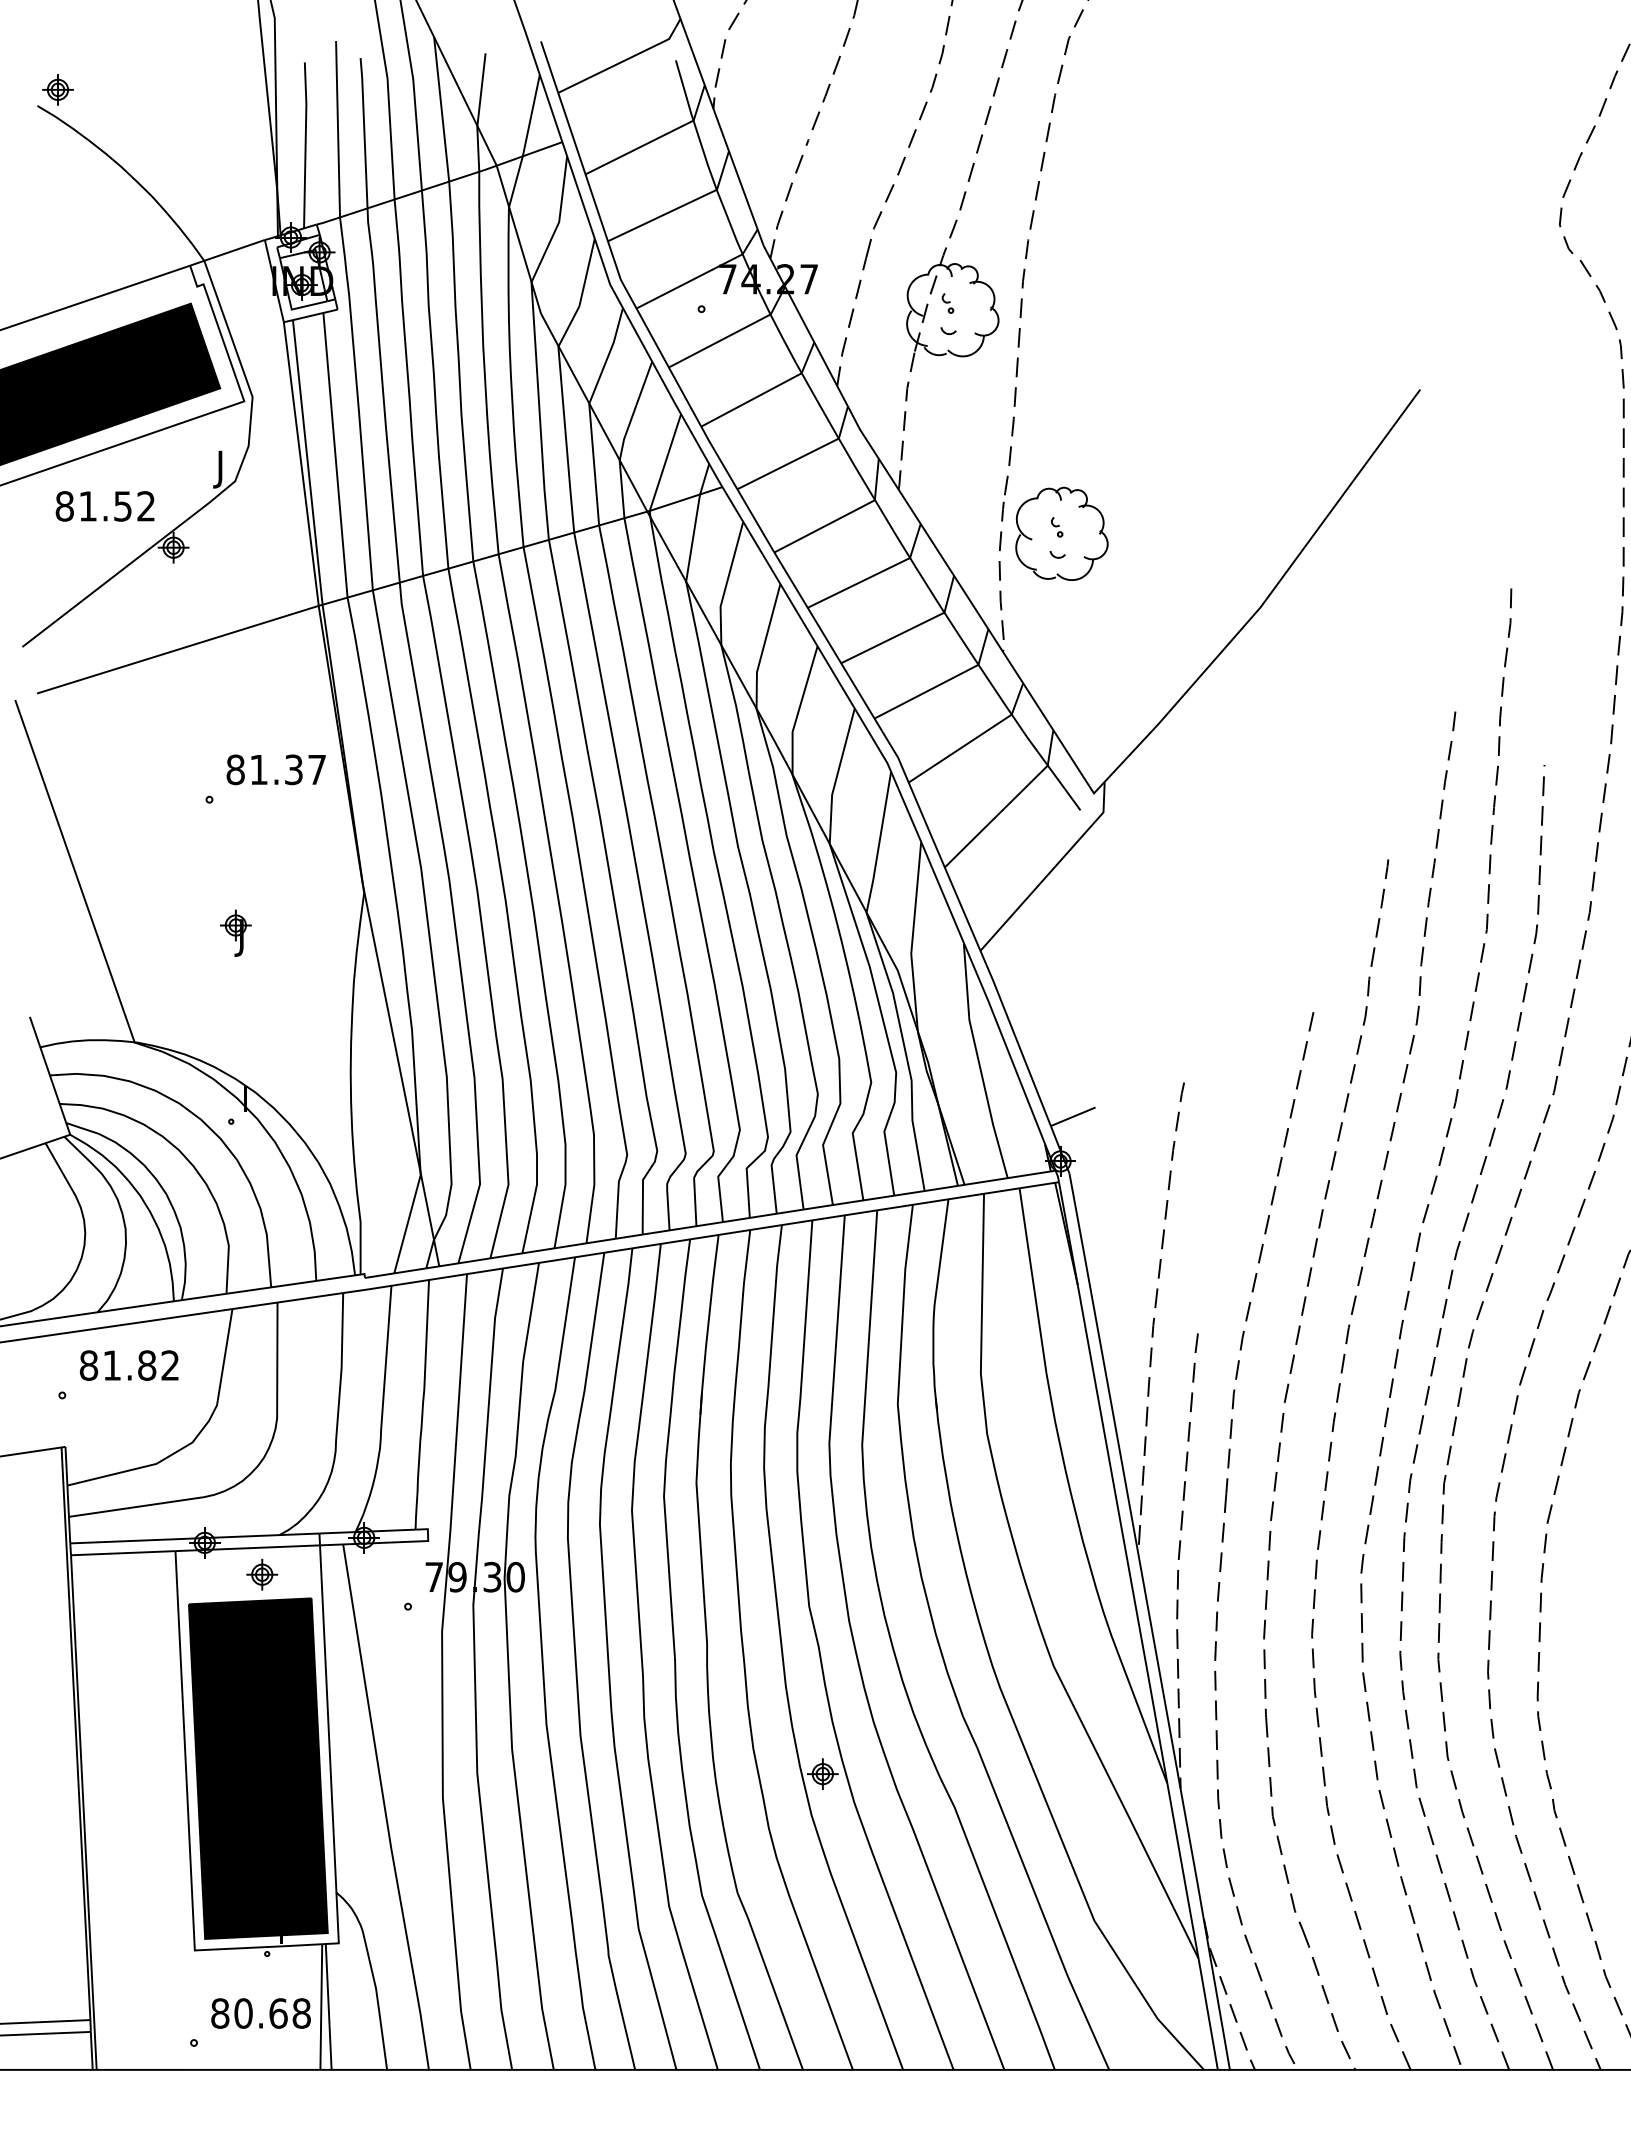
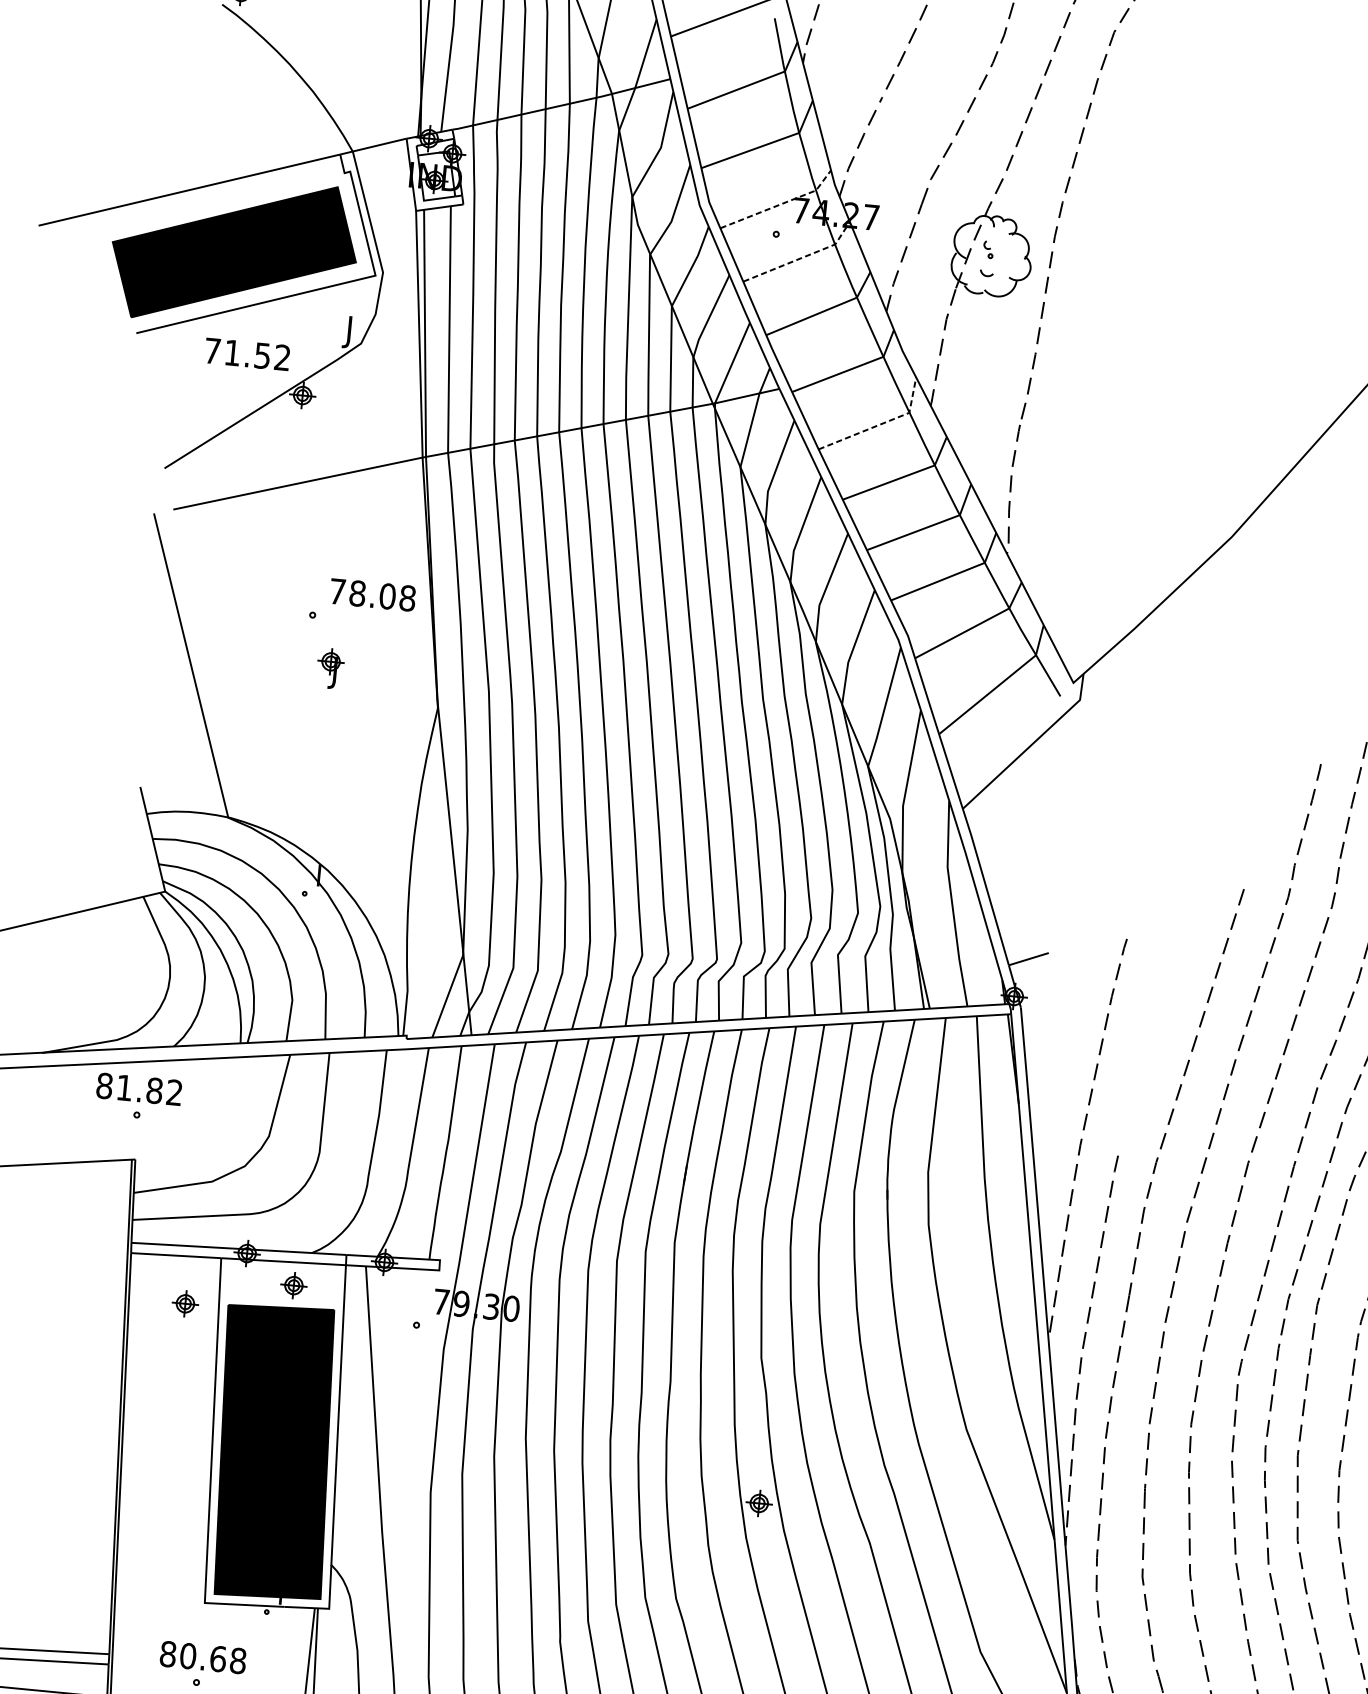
line: (703, 274) -> (780, 204), solid -> dashed
line: (734, 333) -> (802, 257), solid -> dashed
text: (64, 506) -> (212, 351), 81.52 -> 71.52
line: (844, 516) -> (881, 424), solid -> dashed
part: (1061, 533) -> (1067, 456), removed
text: (276, 769) -> (372, 594), 81.37 -> 78.08
part: (235, 932) -> (330, 667), moved
text: (129, 1365) -> (139, 1089), moved
part: (139, 1607) -> (185, 1303), added
text: (260, 2013) -> (202, 1657), moved

